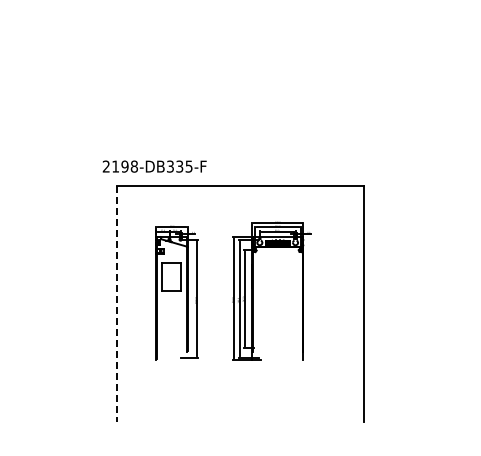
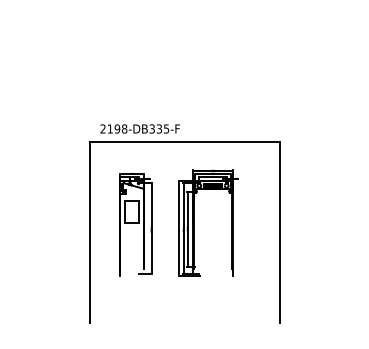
text: (154, 166) -> (140, 128), moved
line: (116, 303) -> (89, 232), dashed -> solid

